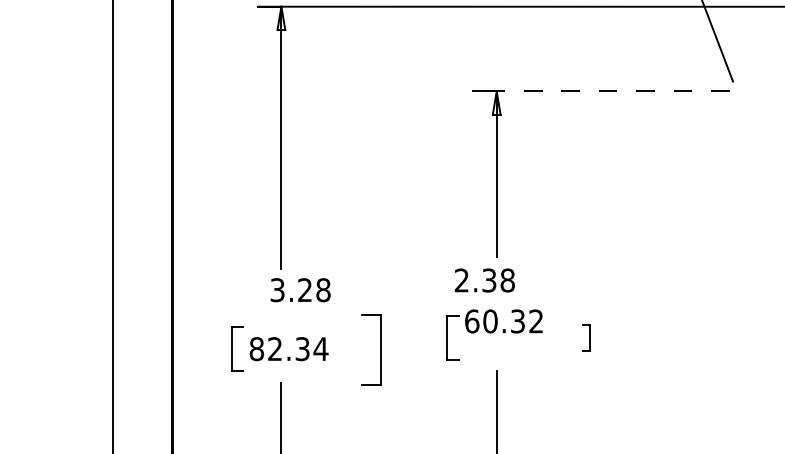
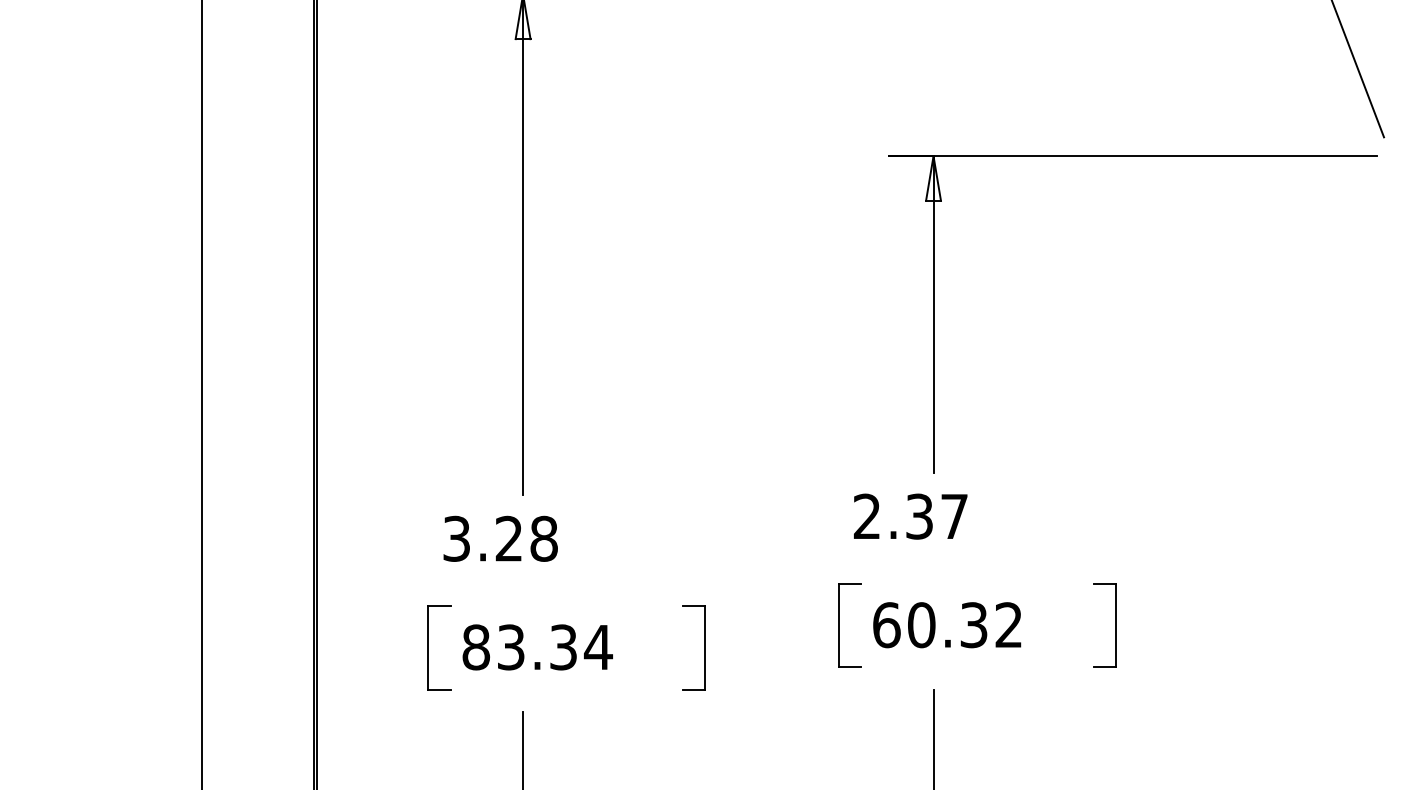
line: (600, 91) -> (1131, 156), dashed -> solid
text: (507, 280) -> (954, 516), 2.38 -> 2.37
text: (300, 290) -> (500, 539), moved
text: (503, 321) -> (946, 625), moved
part: (586, 337) -> (1104, 625), size x1.67
part: (370, 348) -> (692, 646), size x0.62
text: (274, 349) -> (509, 648), 82.34 -> 83.34

